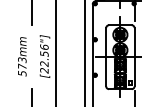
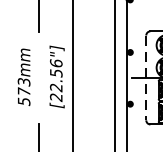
line: (106, 57) -> (146, 78), solid -> dashed

